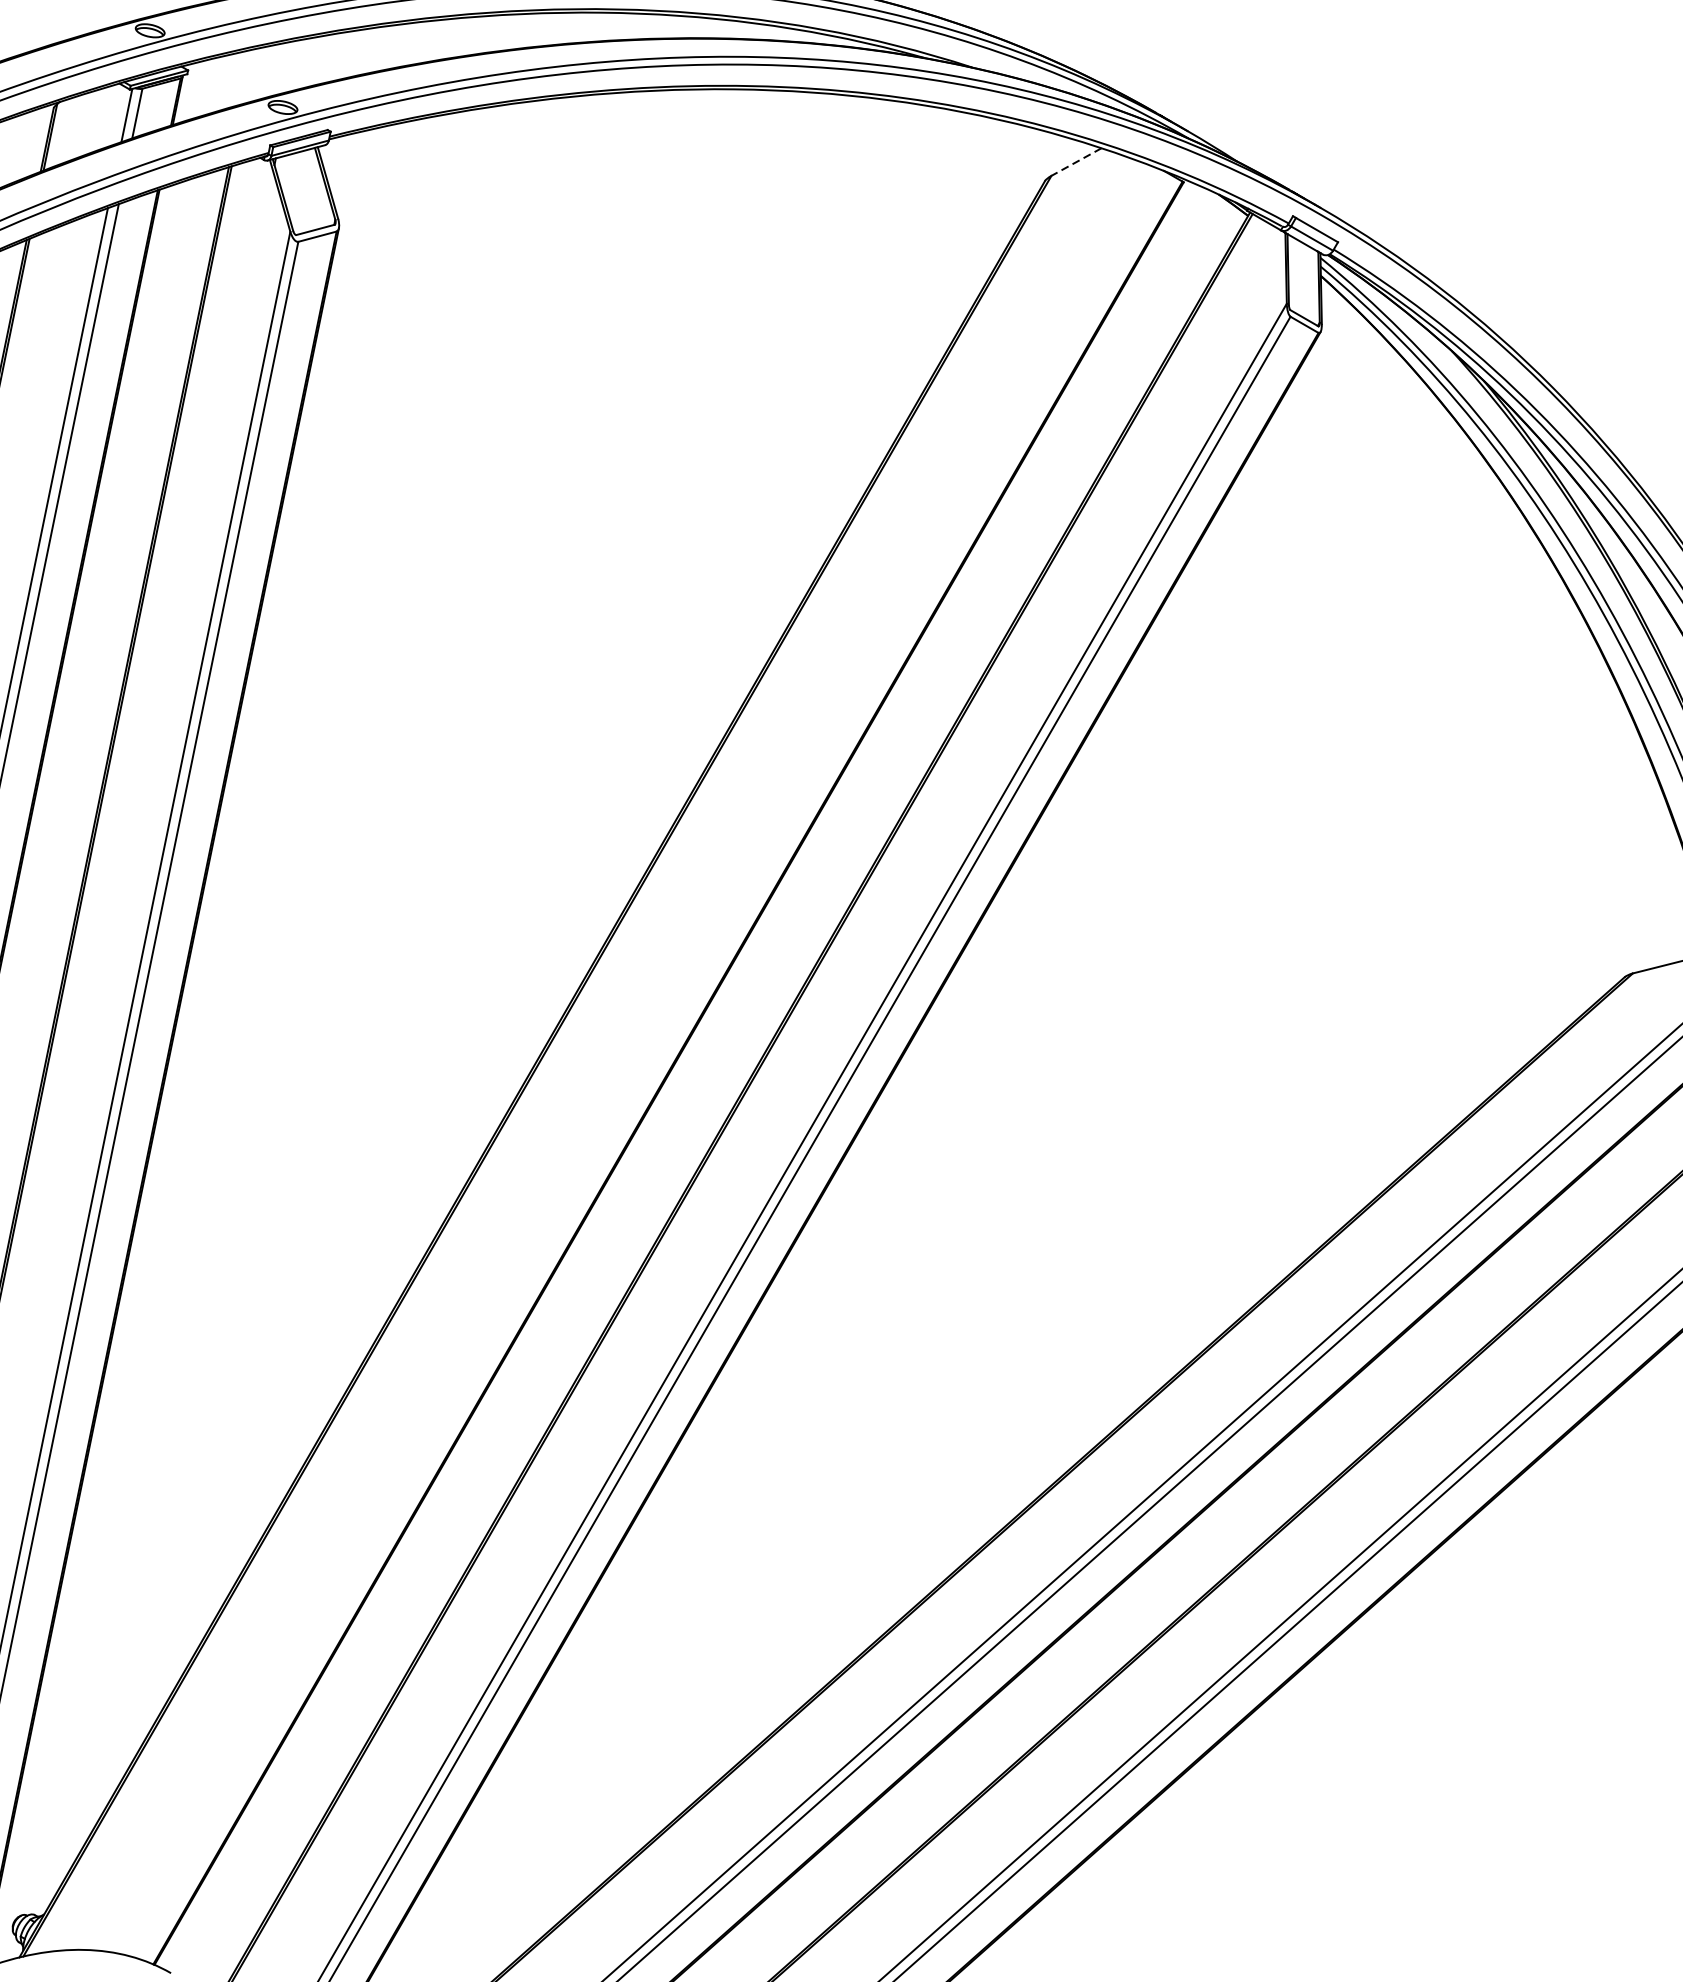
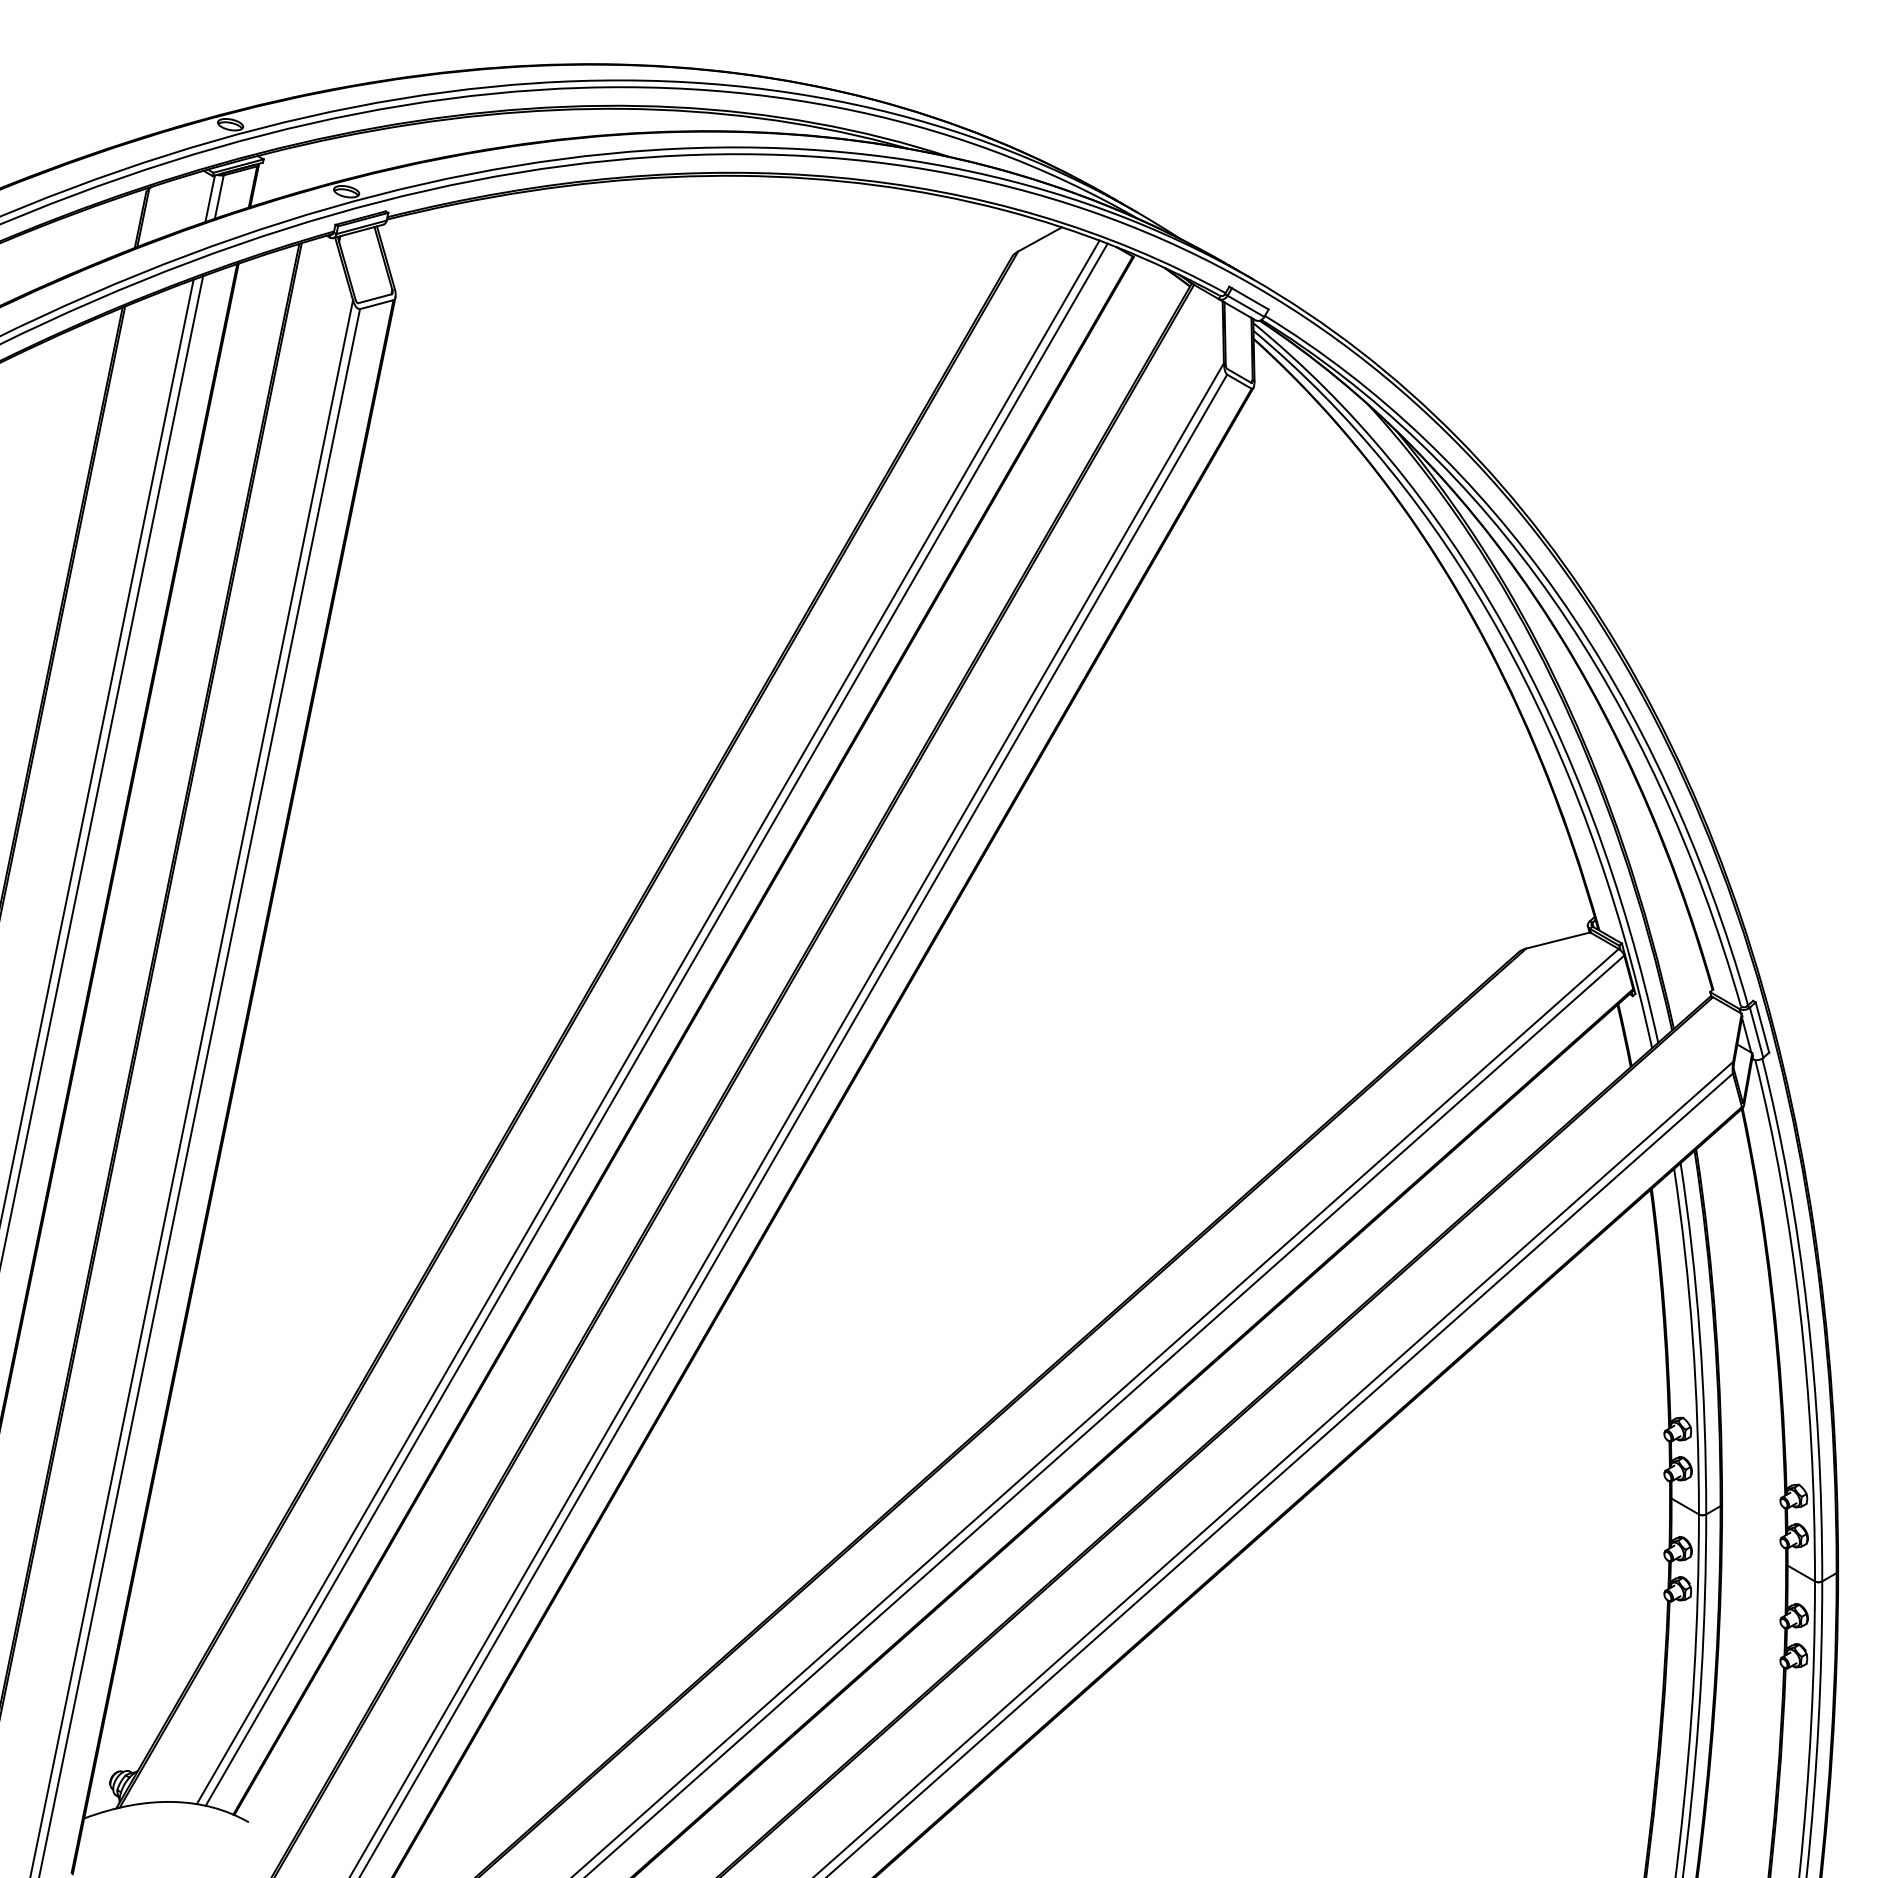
line: (1075, 162) -> (1039, 239), dashed -> solid
line: (627, 1058) -> (647, 1022), added
line: (637, 1060) -> (656, 1024), added

